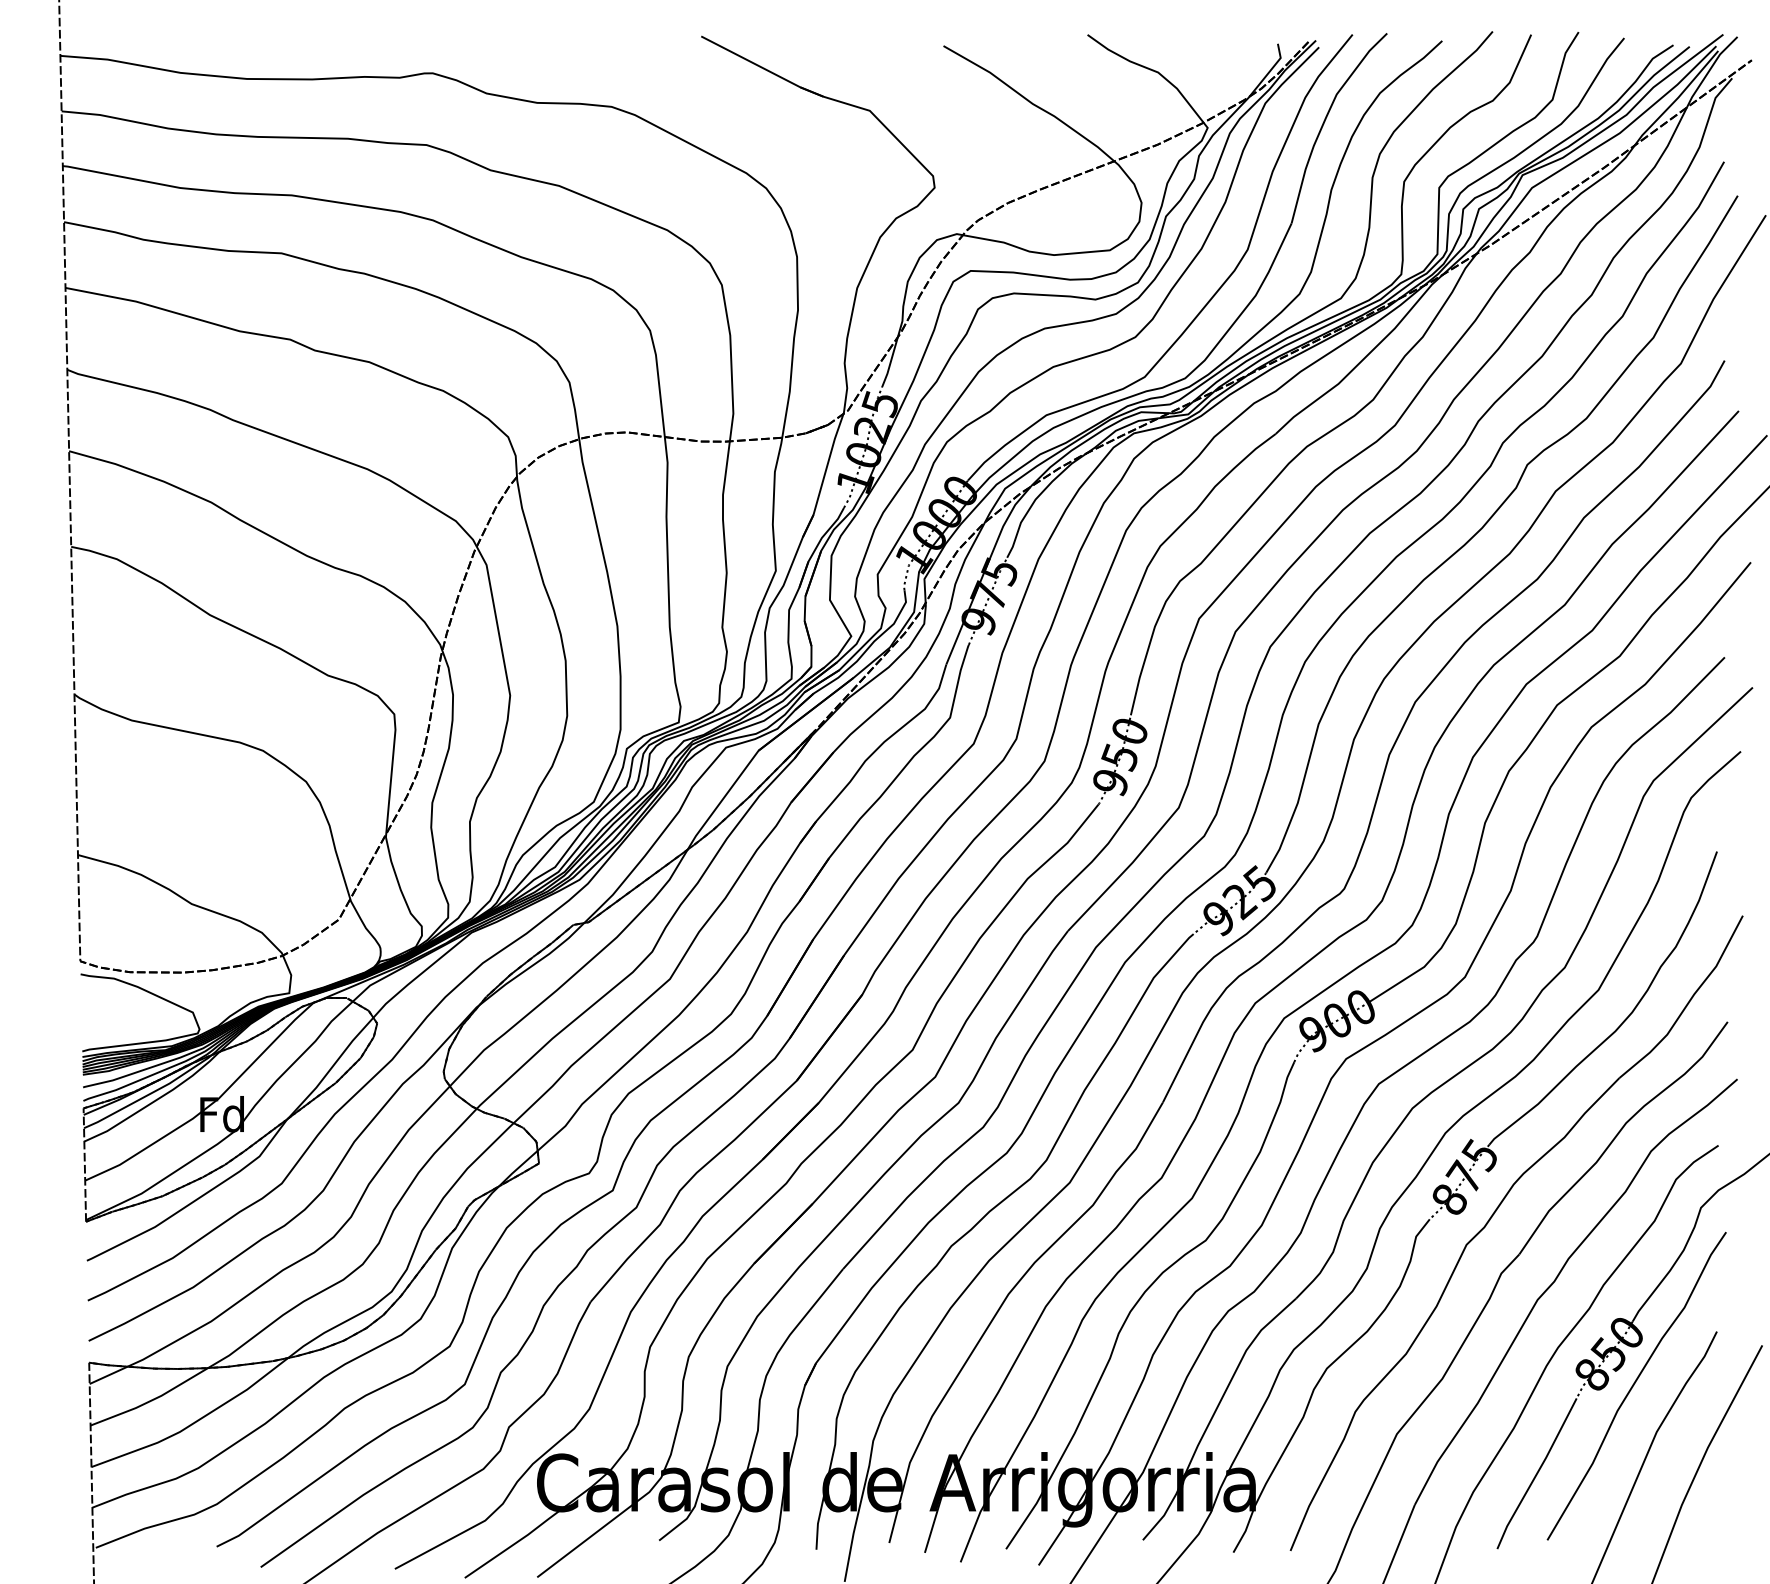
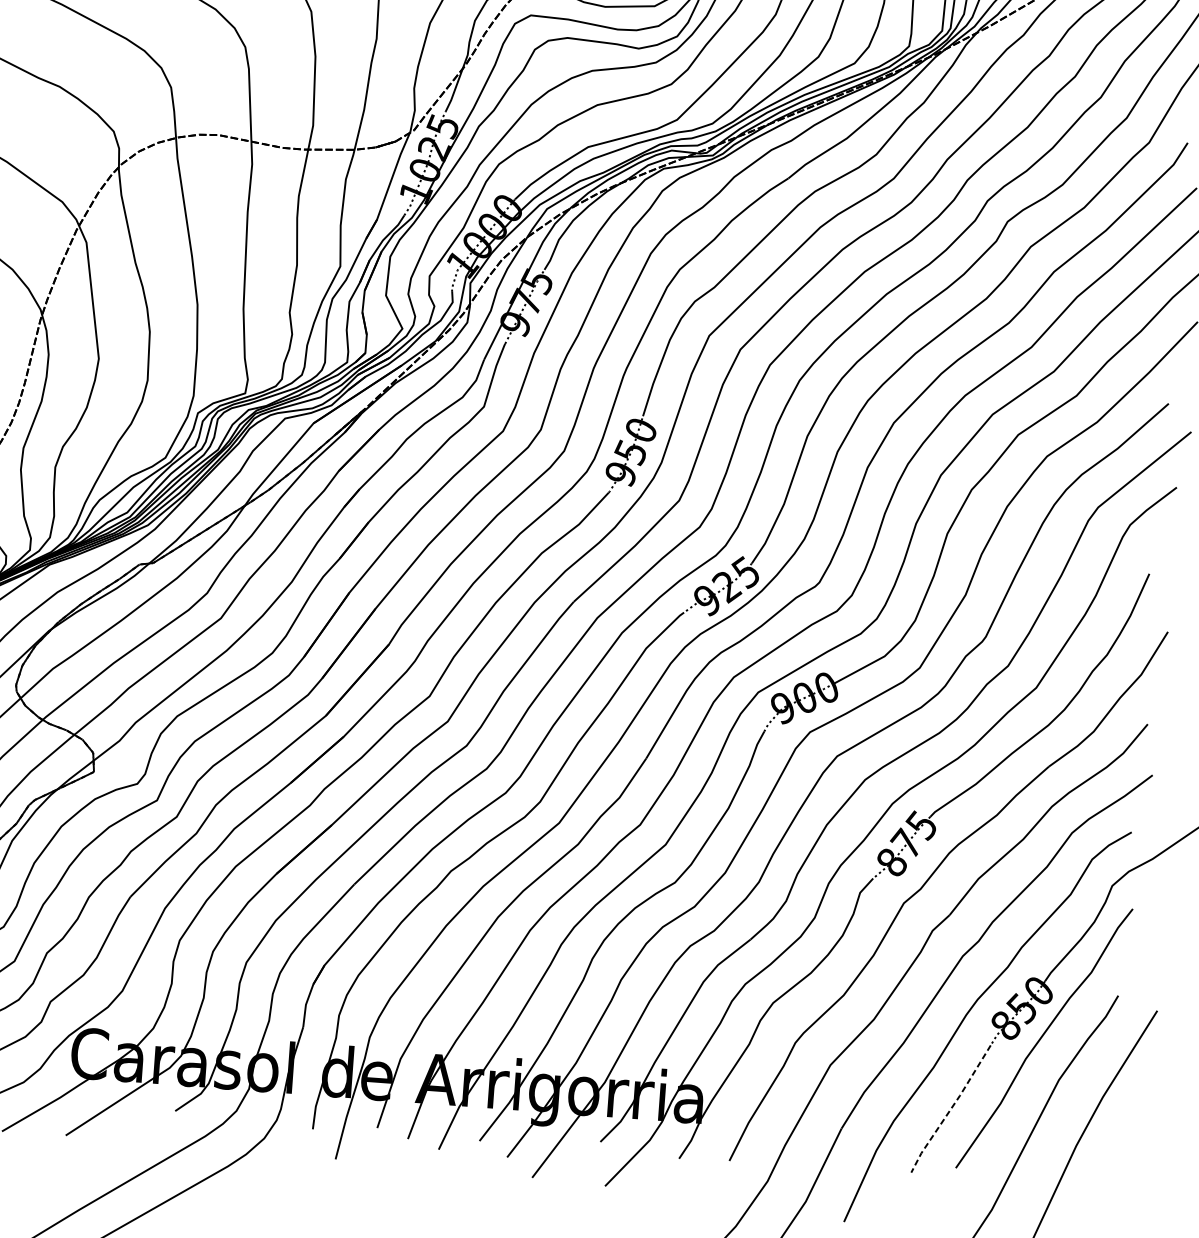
line: (1536, 1474) -> (950, 1109), solid -> dashed

